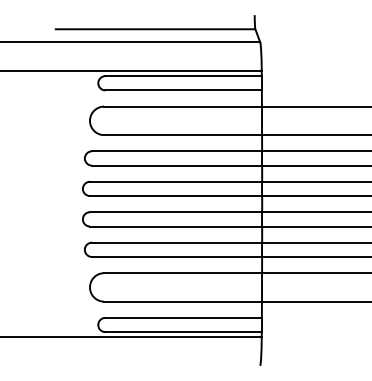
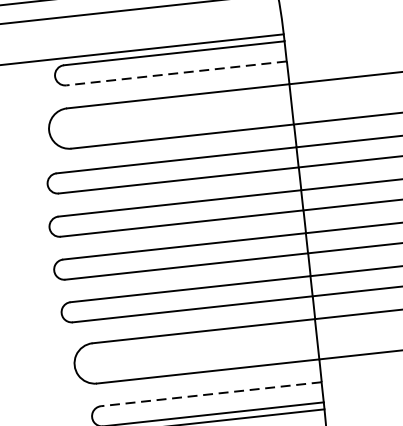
line: (183, 90) -> (176, 73), solid -> dashed
line: (183, 317) -> (211, 393), solid -> dashed

